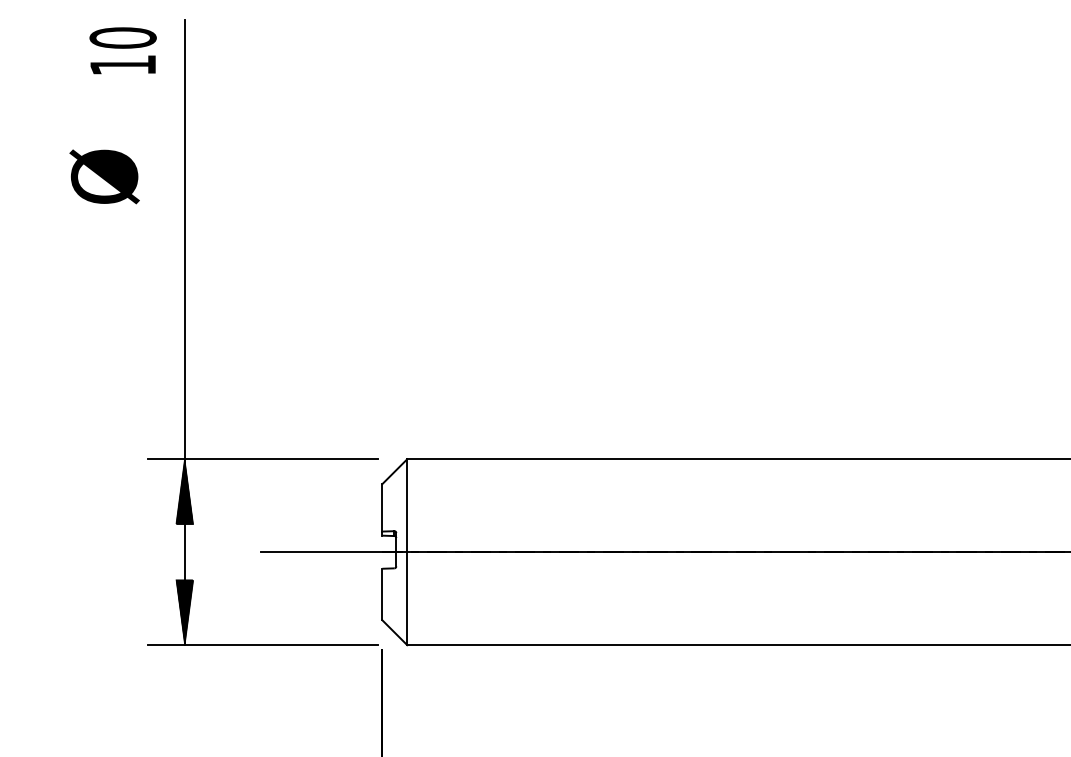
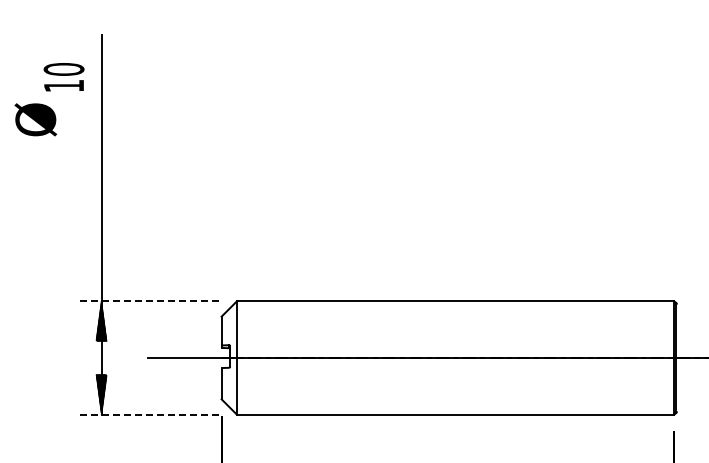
text: (122, 51) -> (63, 77), moved
text: (104, 176) -> (35, 119), moved
line: (262, 459) -> (148, 301), solid -> dashed
line: (262, 645) -> (148, 414), solid -> dashed

